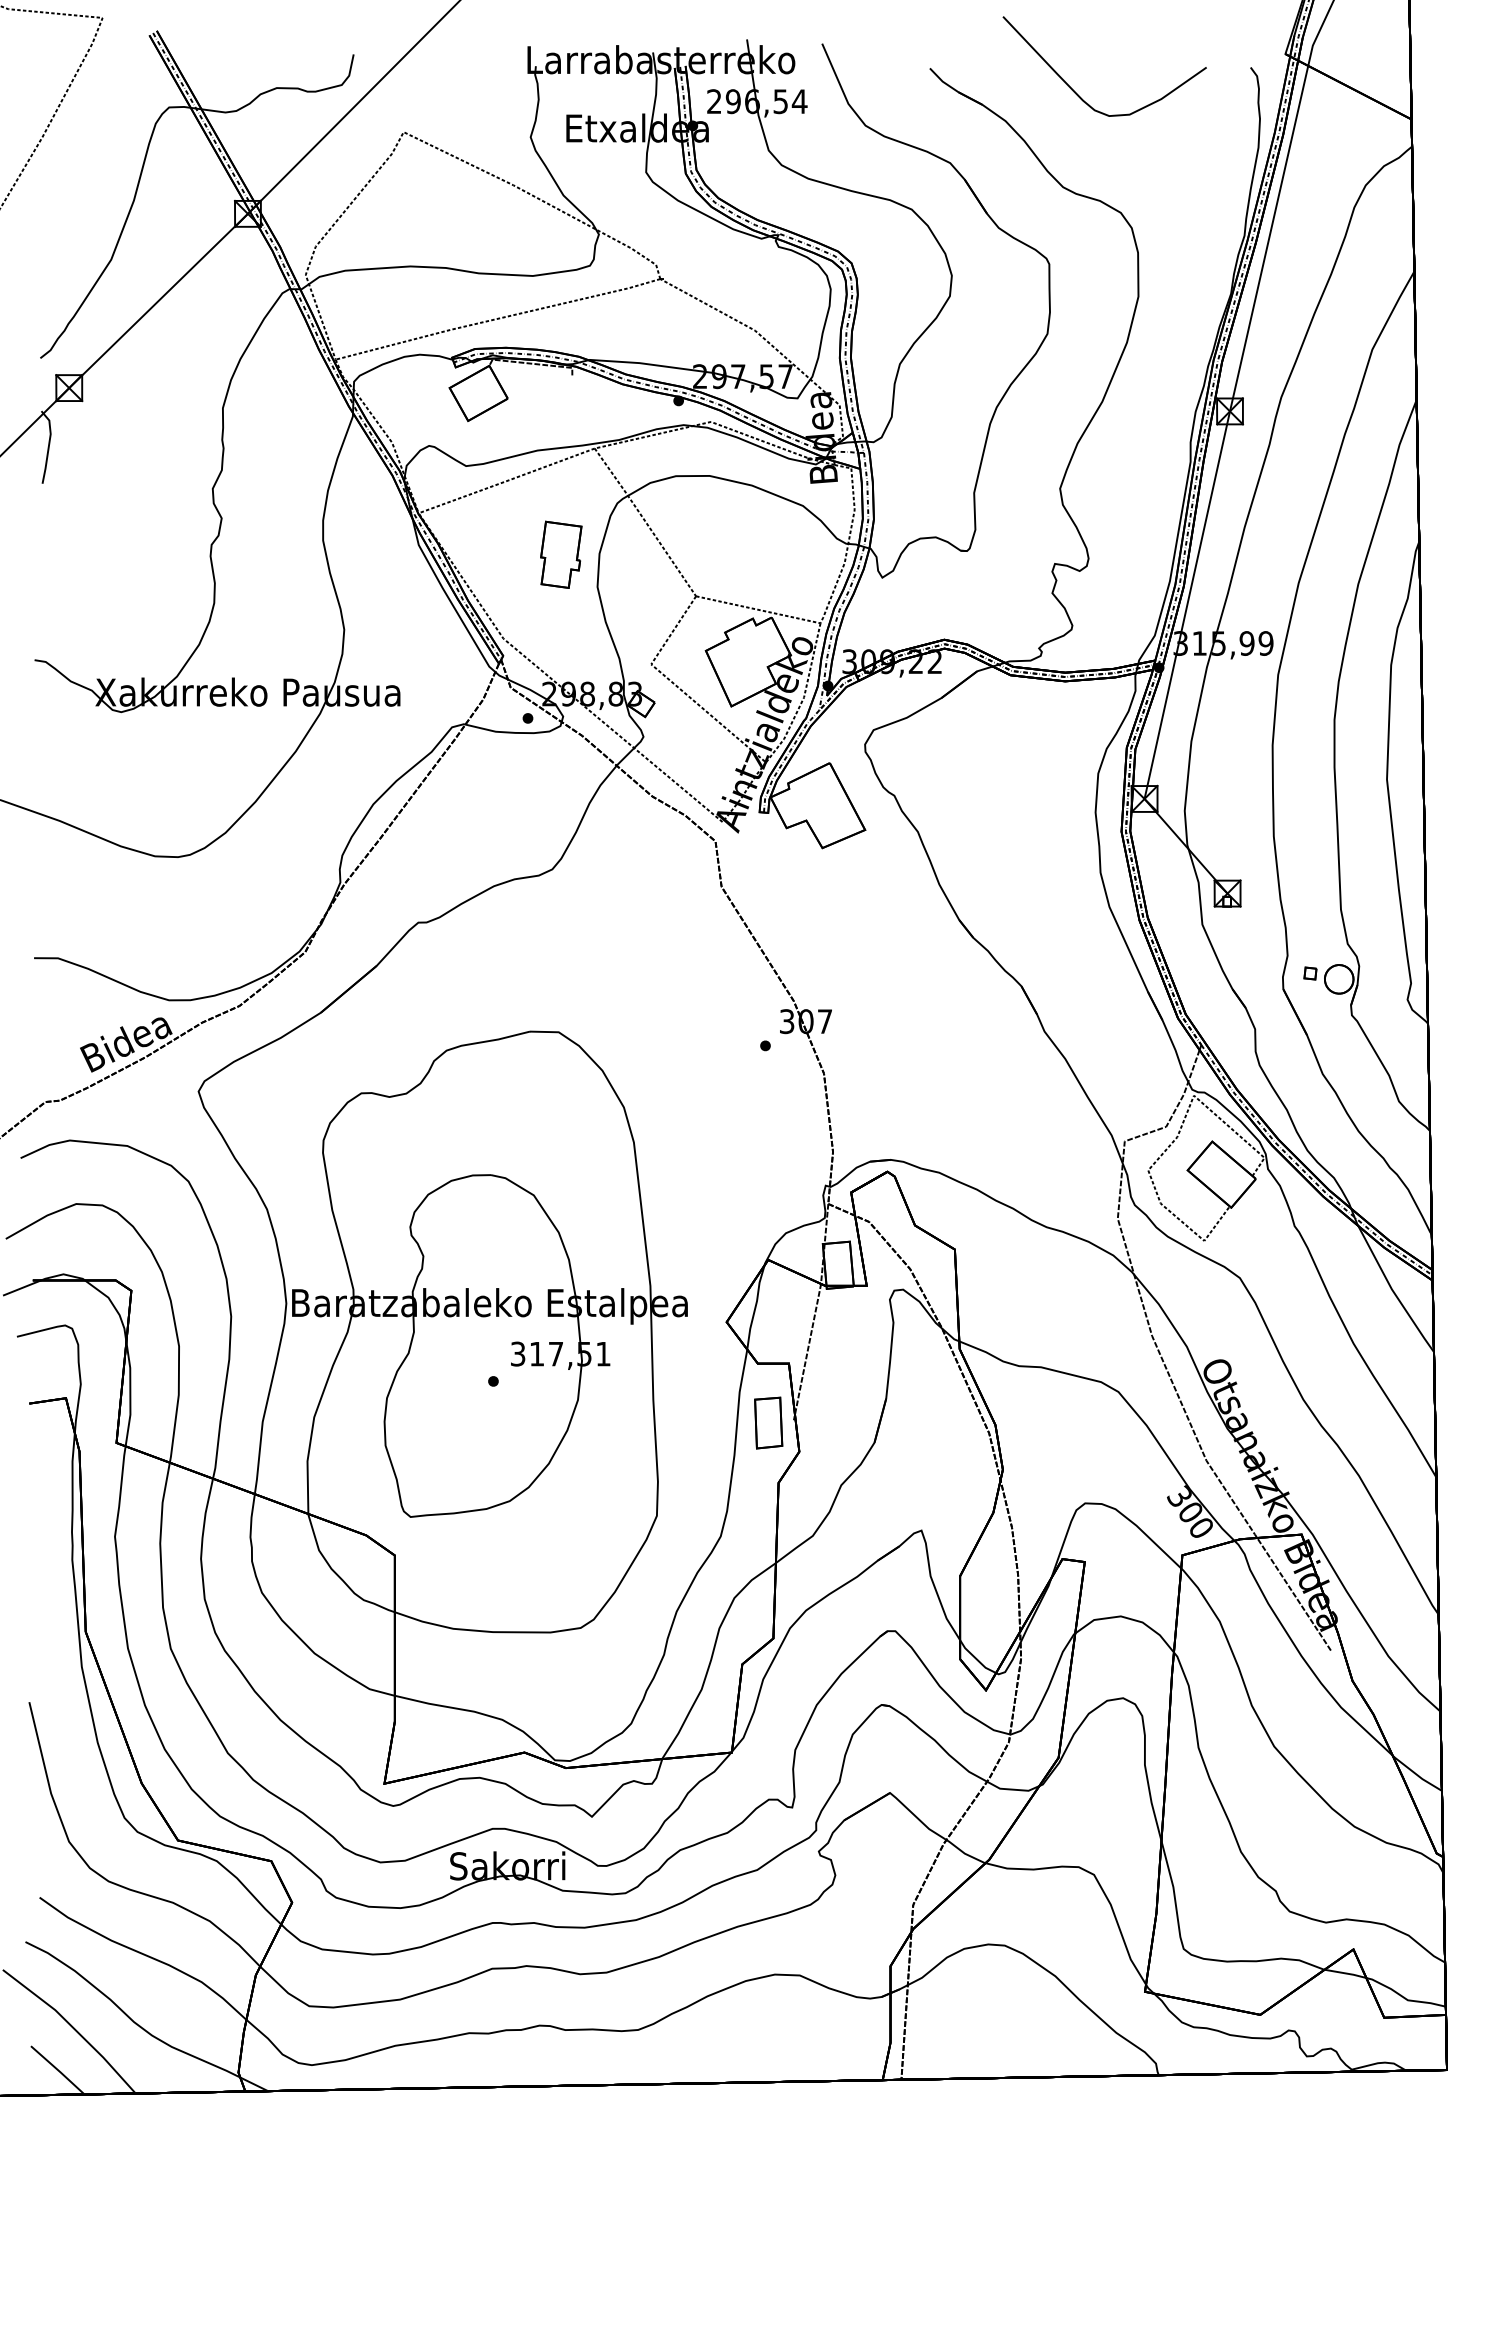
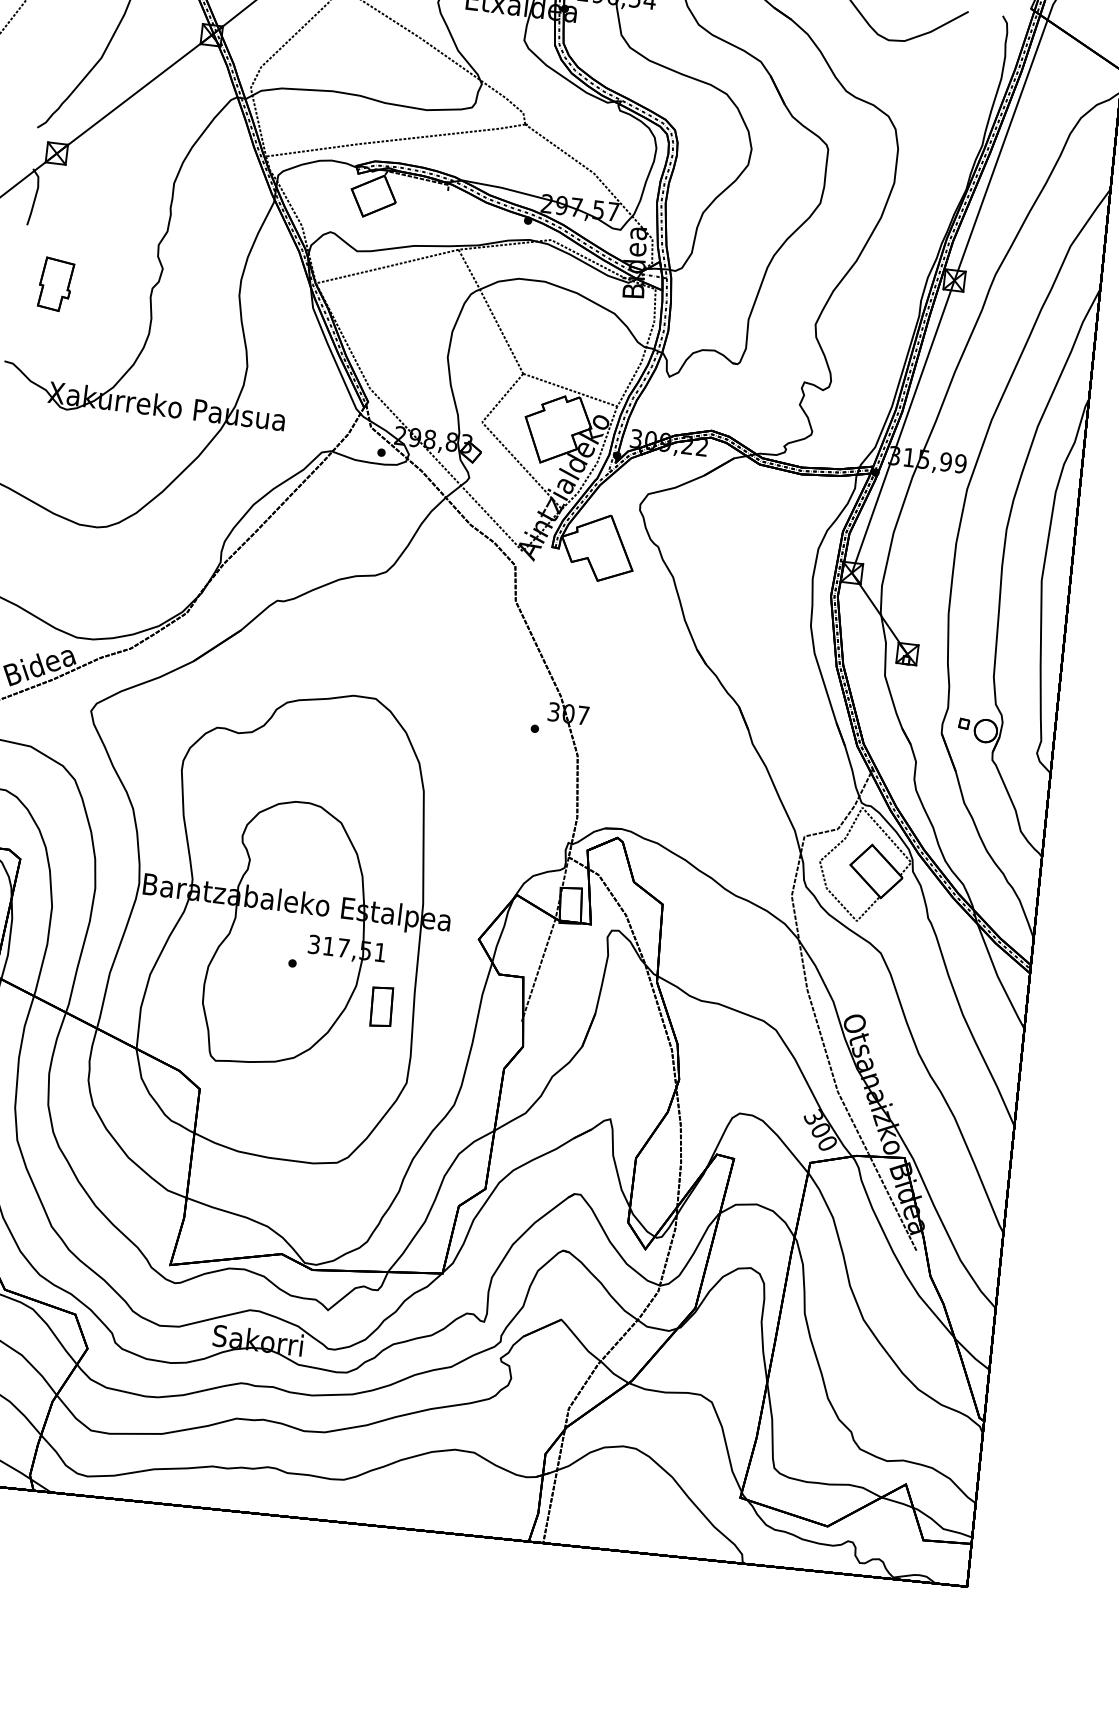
part: (561, 554) -> (56, 284), moved
part: (768, 1422) -> (381, 1006), moved

